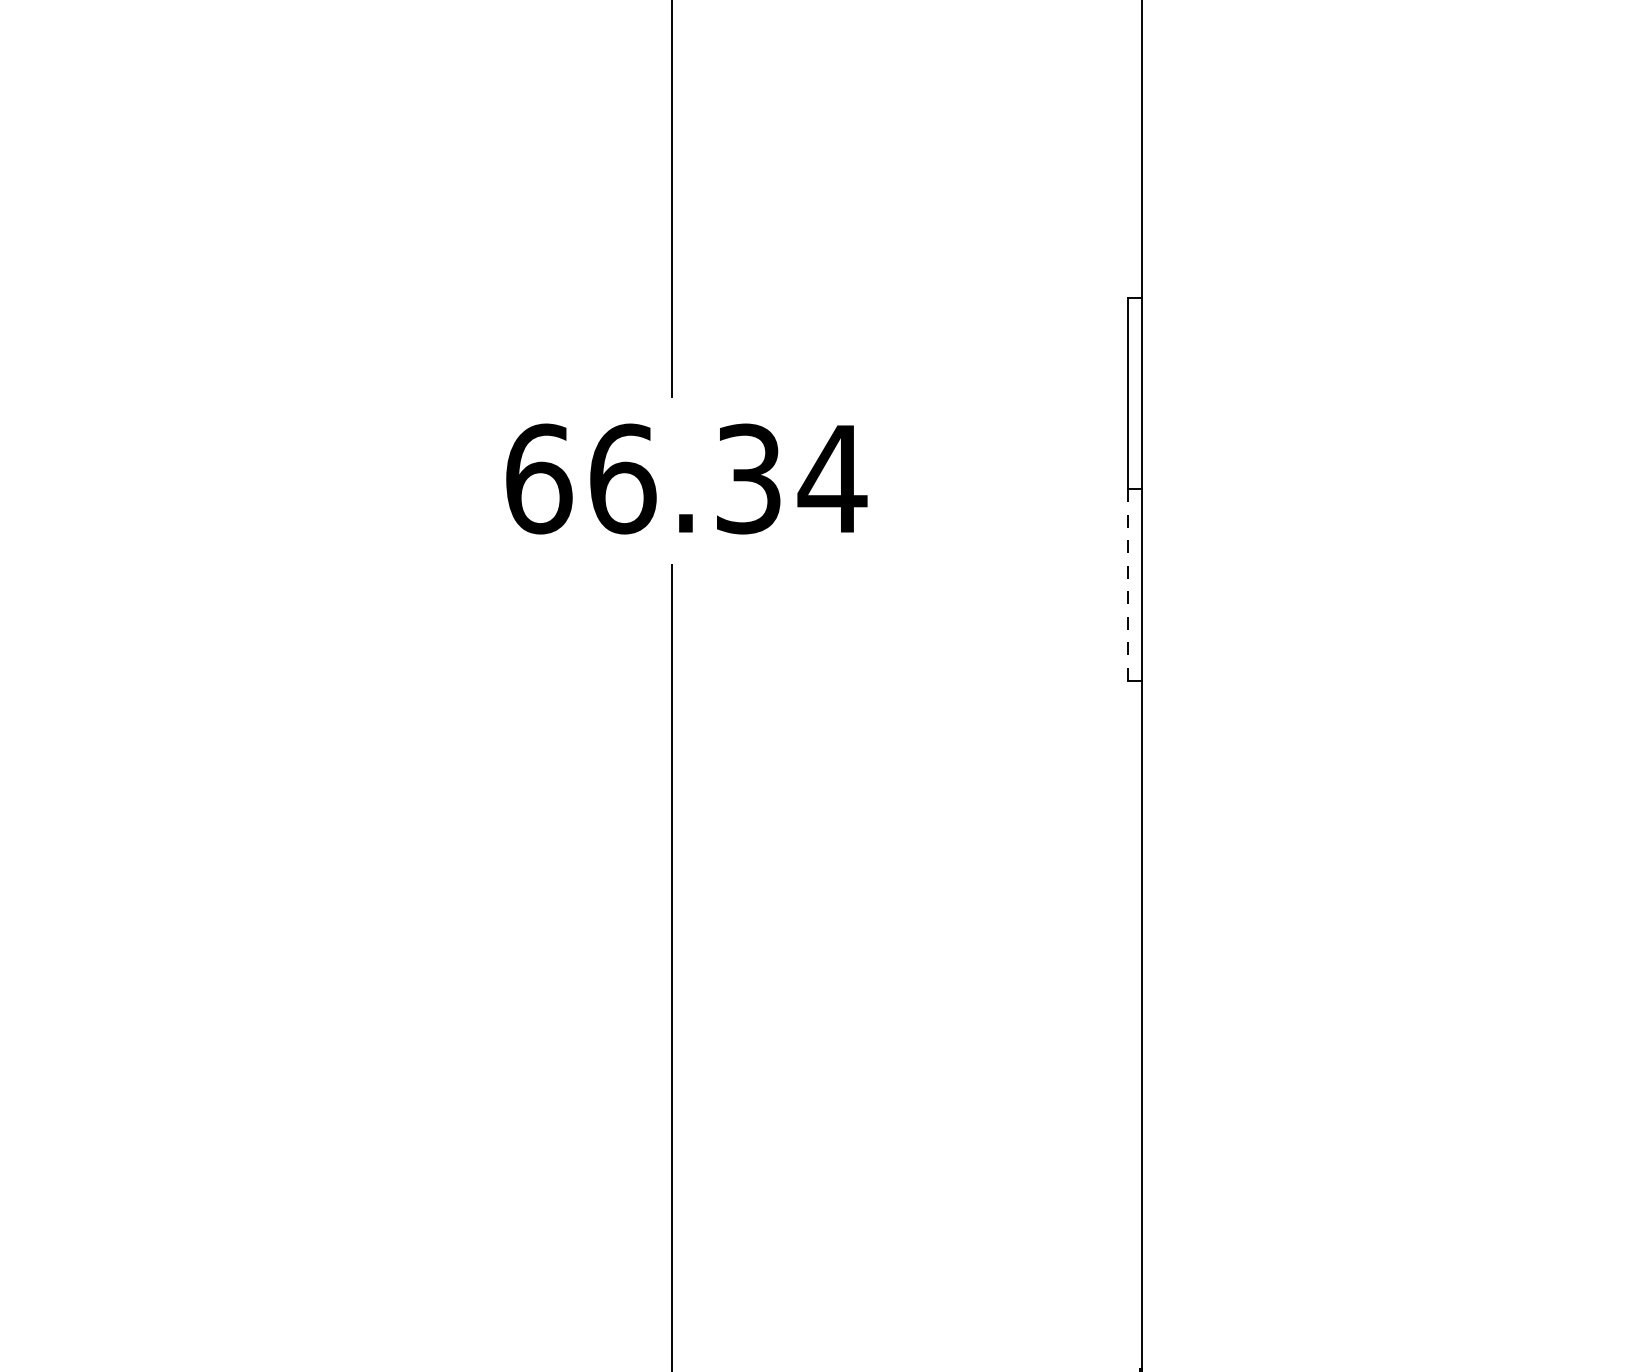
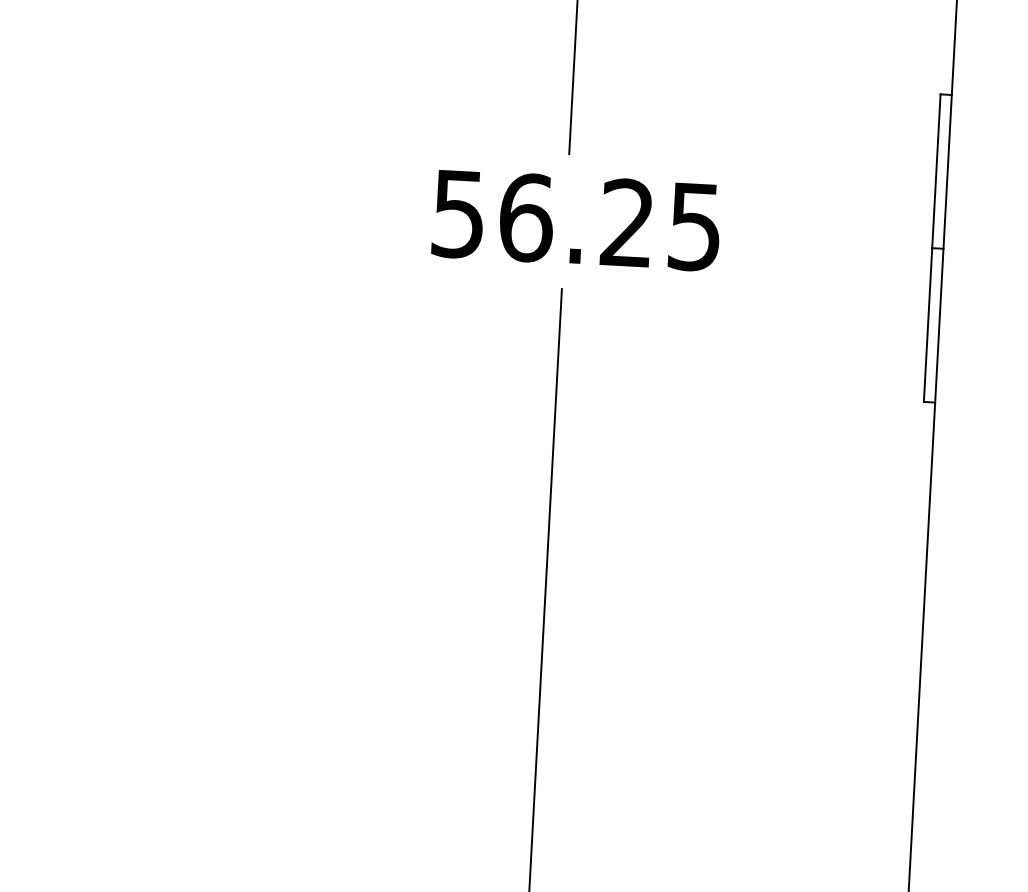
text: (686, 478) -> (577, 220), 66.34 -> 56.25
line: (1127, 584) -> (927, 324), dashed -> solid

